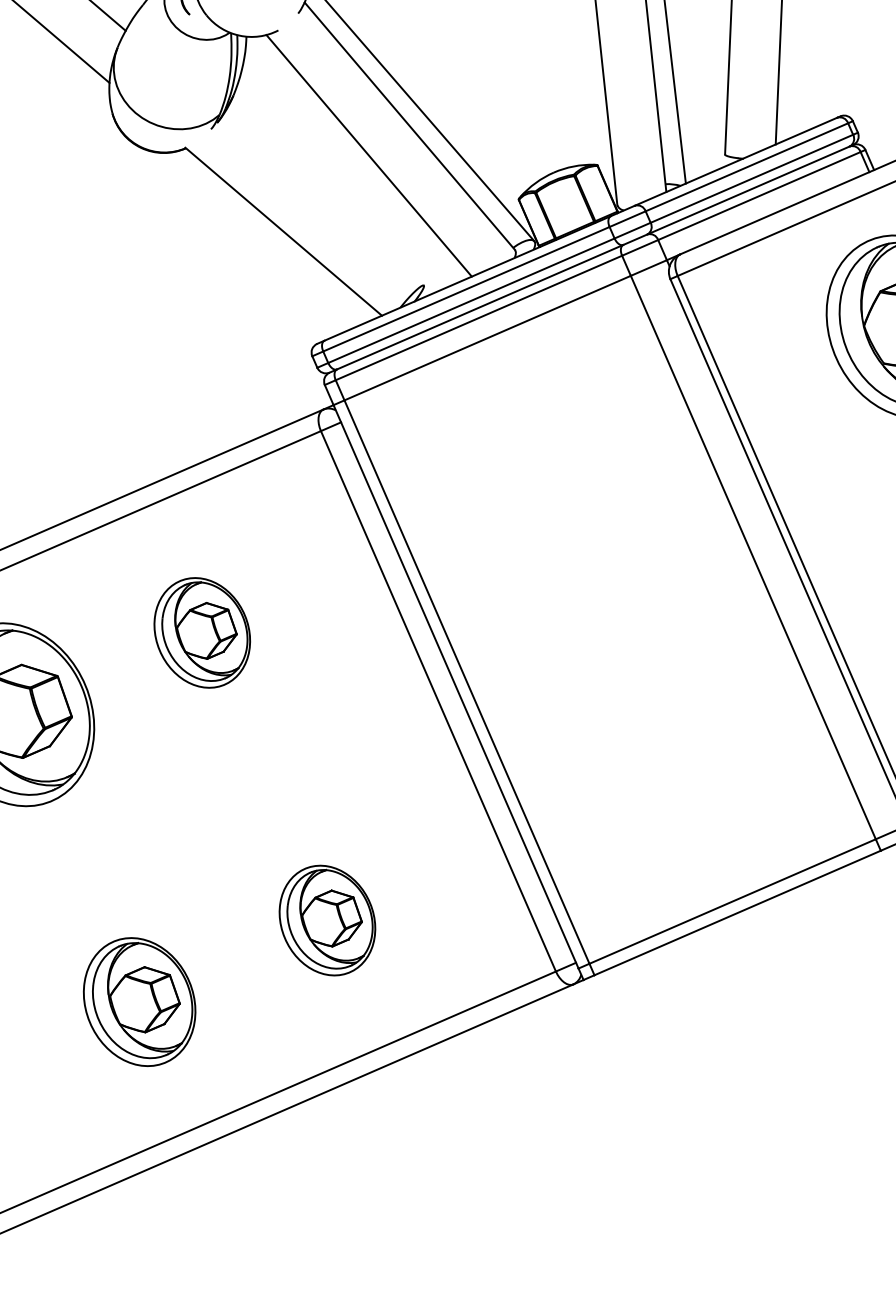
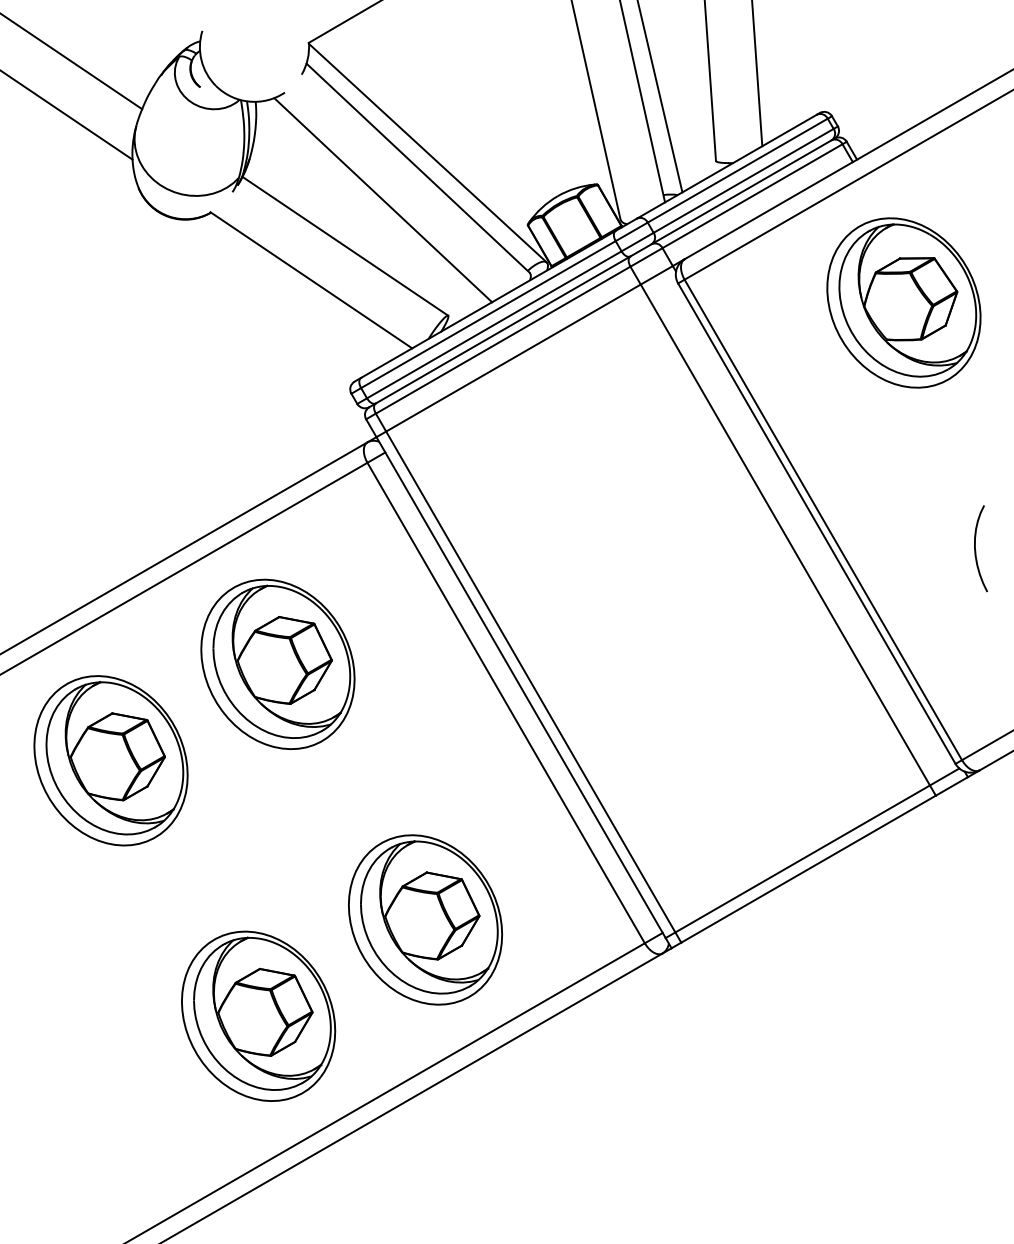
line: (323, 199) -> (345, 245), added
part: (201, 632) -> (277, 663), size x1.67
part: (327, 920) -> (425, 919), size x1.67
part: (139, 1001) -> (258, 1015), size x1.43

